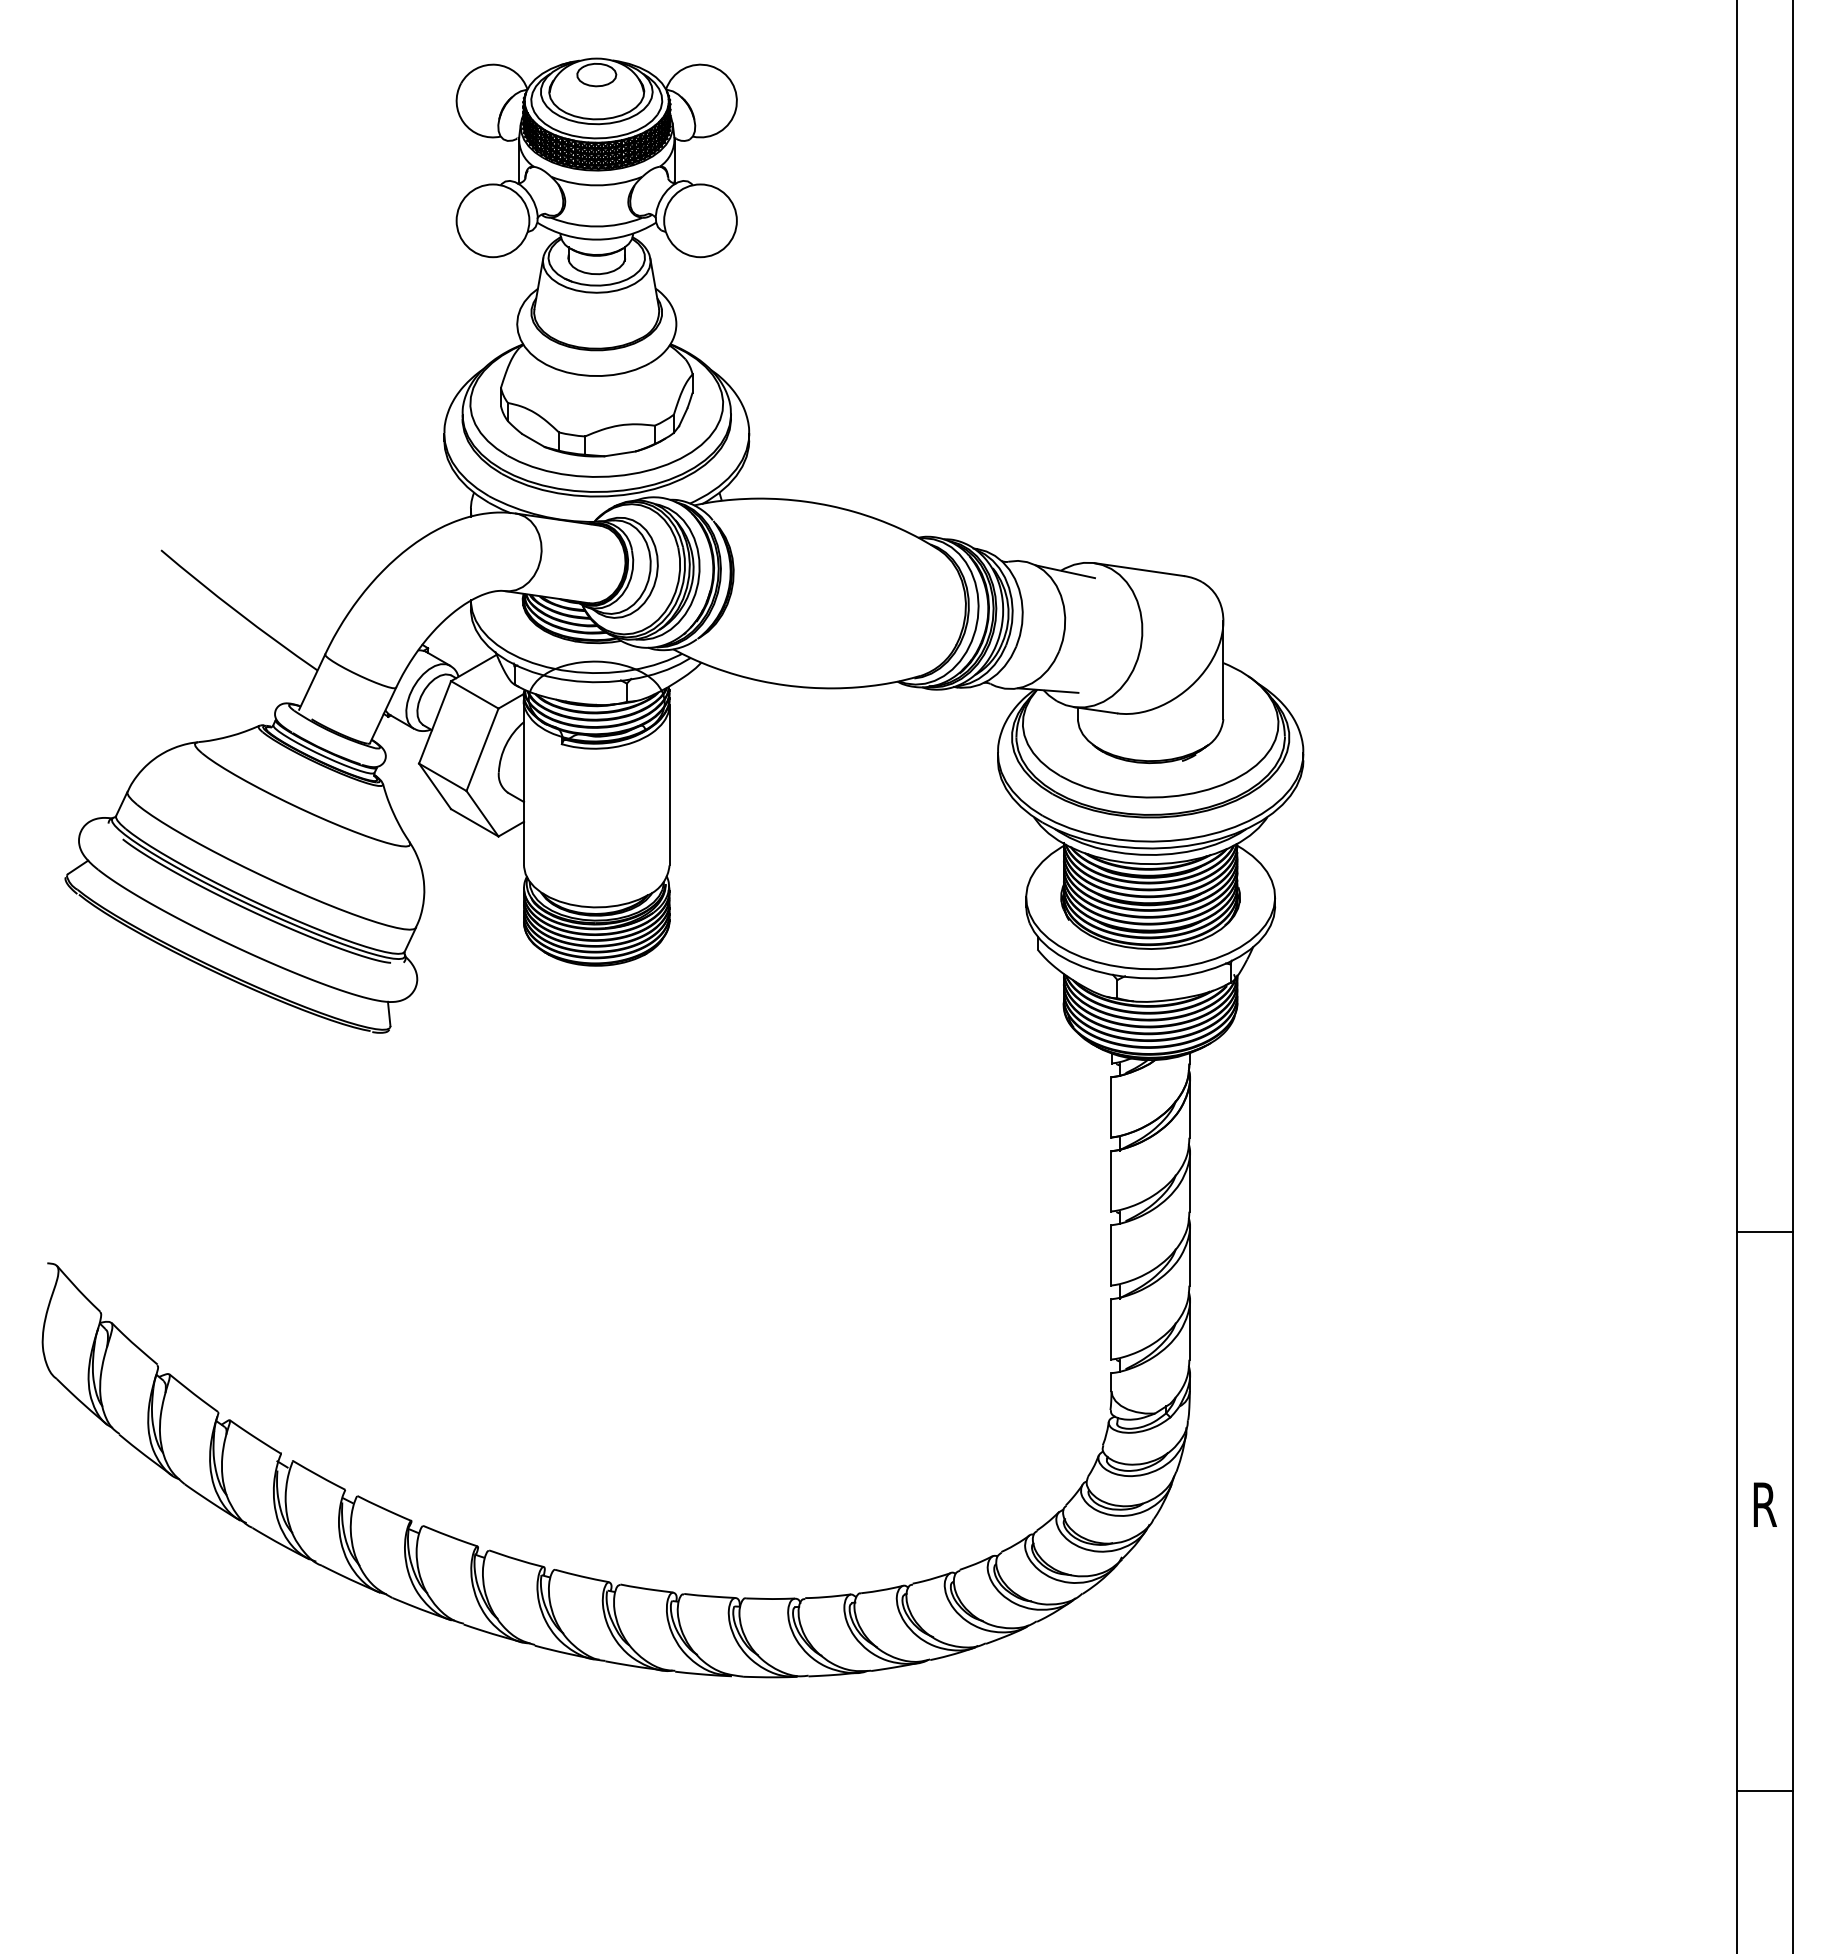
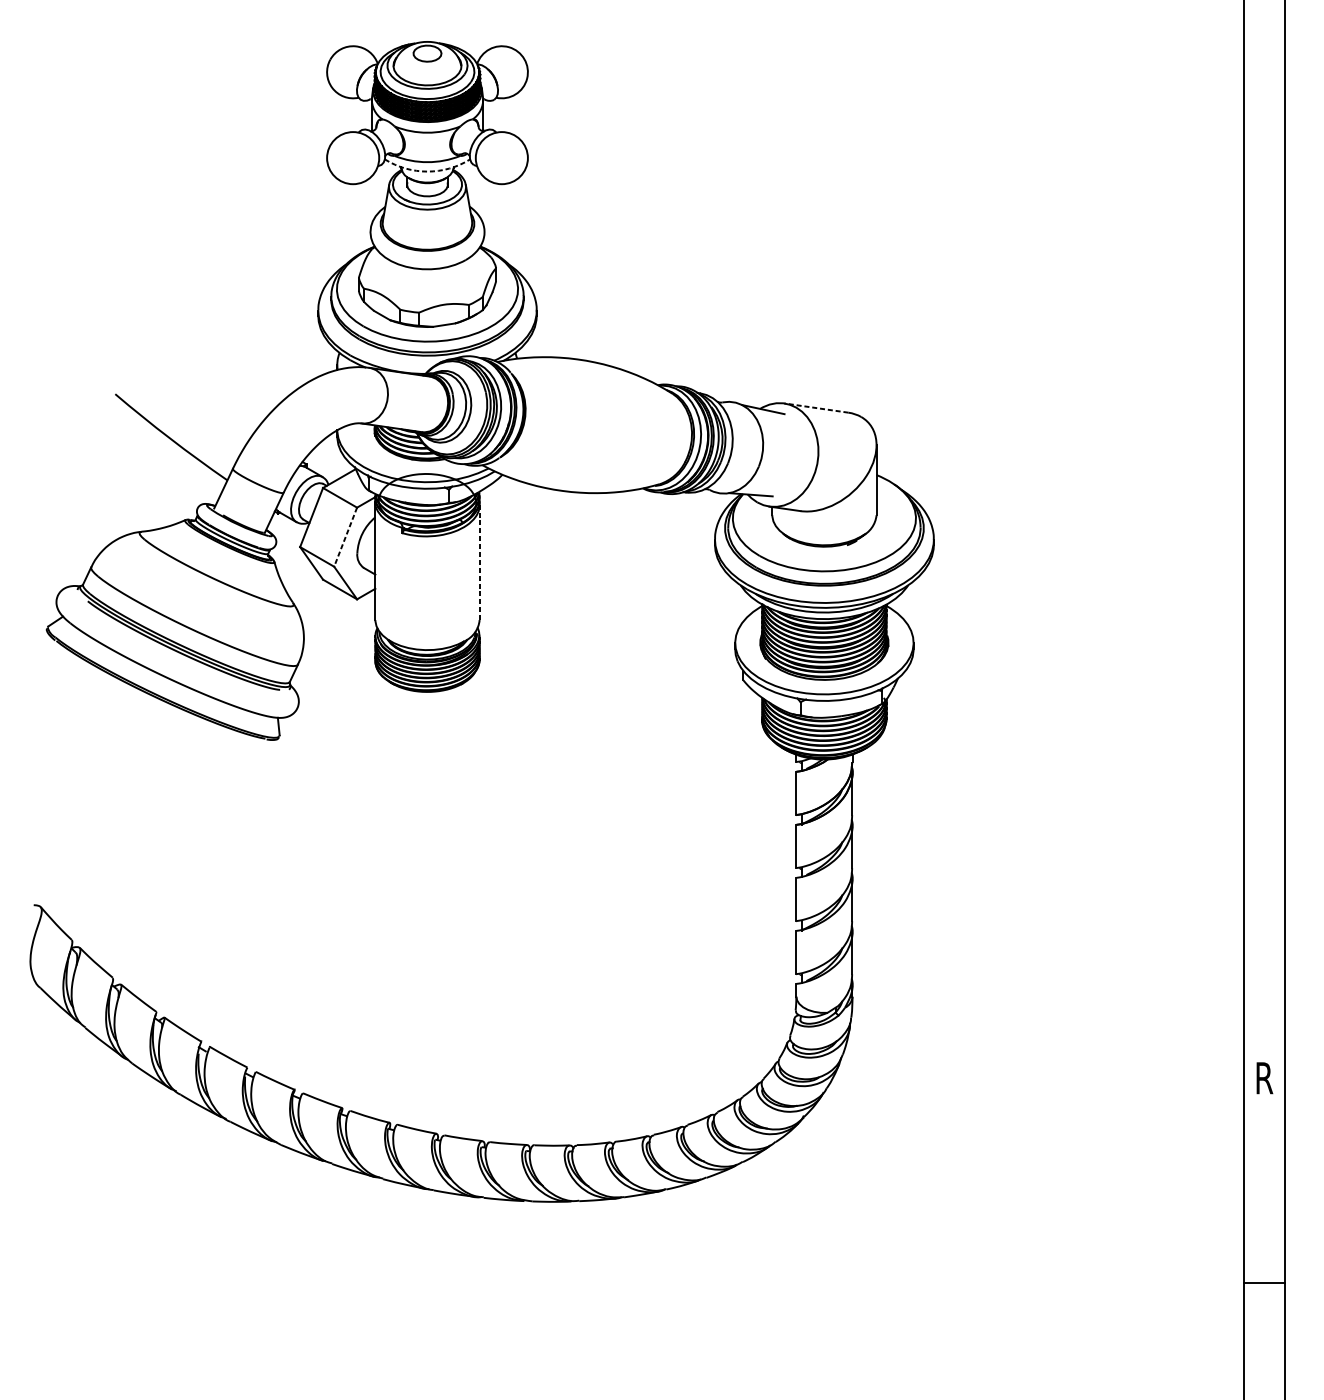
arc: (596, 239) -> (427, 171), solid -> dashed
line: (1138, 569) -> (815, 407), solid -> dashed
line: (482, 750) -> (345, 537), solid -> dashed
line: (669, 784) -> (479, 562), solid -> dashed
line: (1764, 1231) -> (1264, 882), removed

